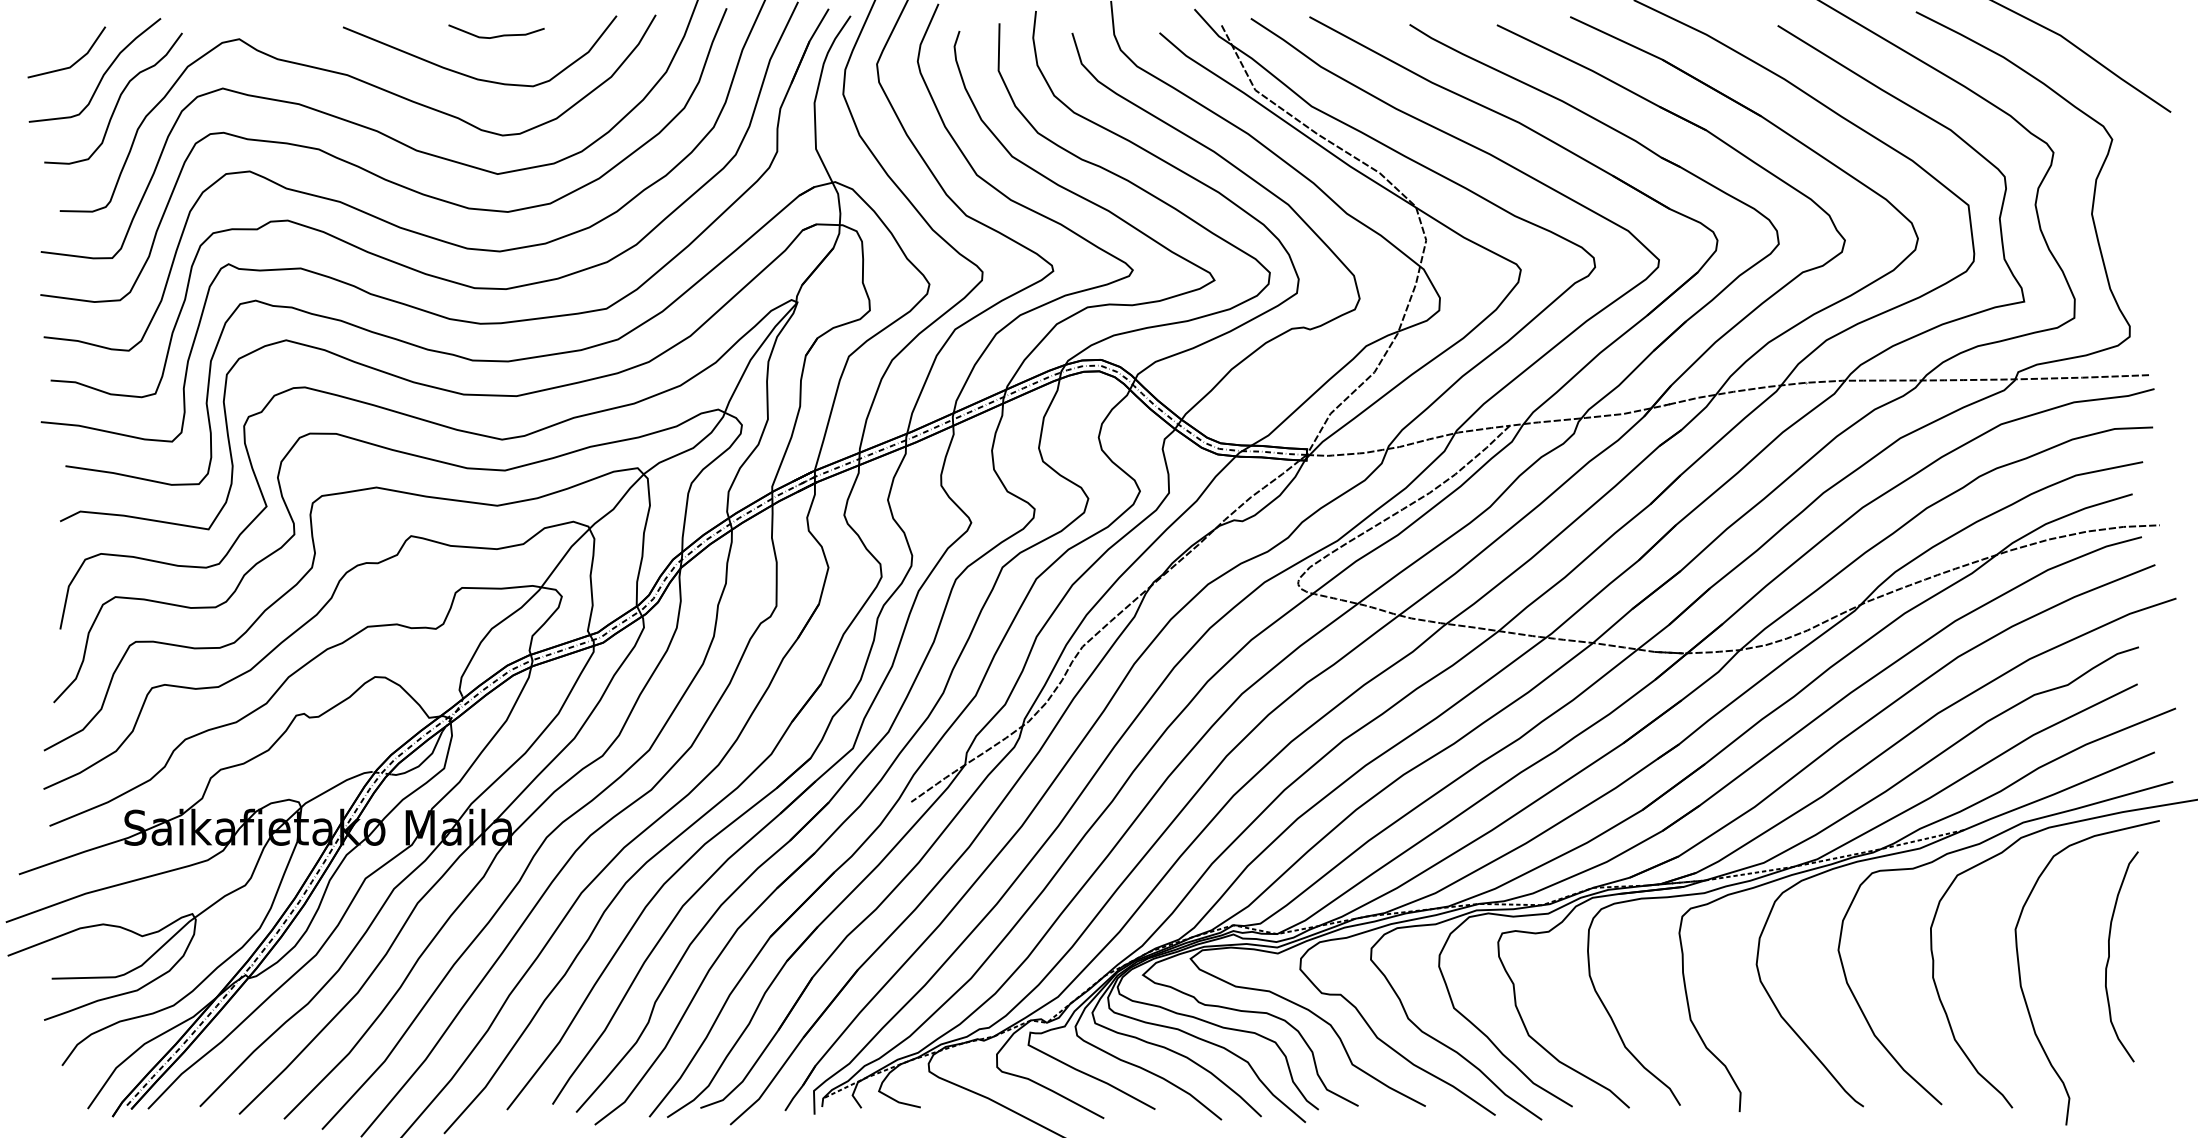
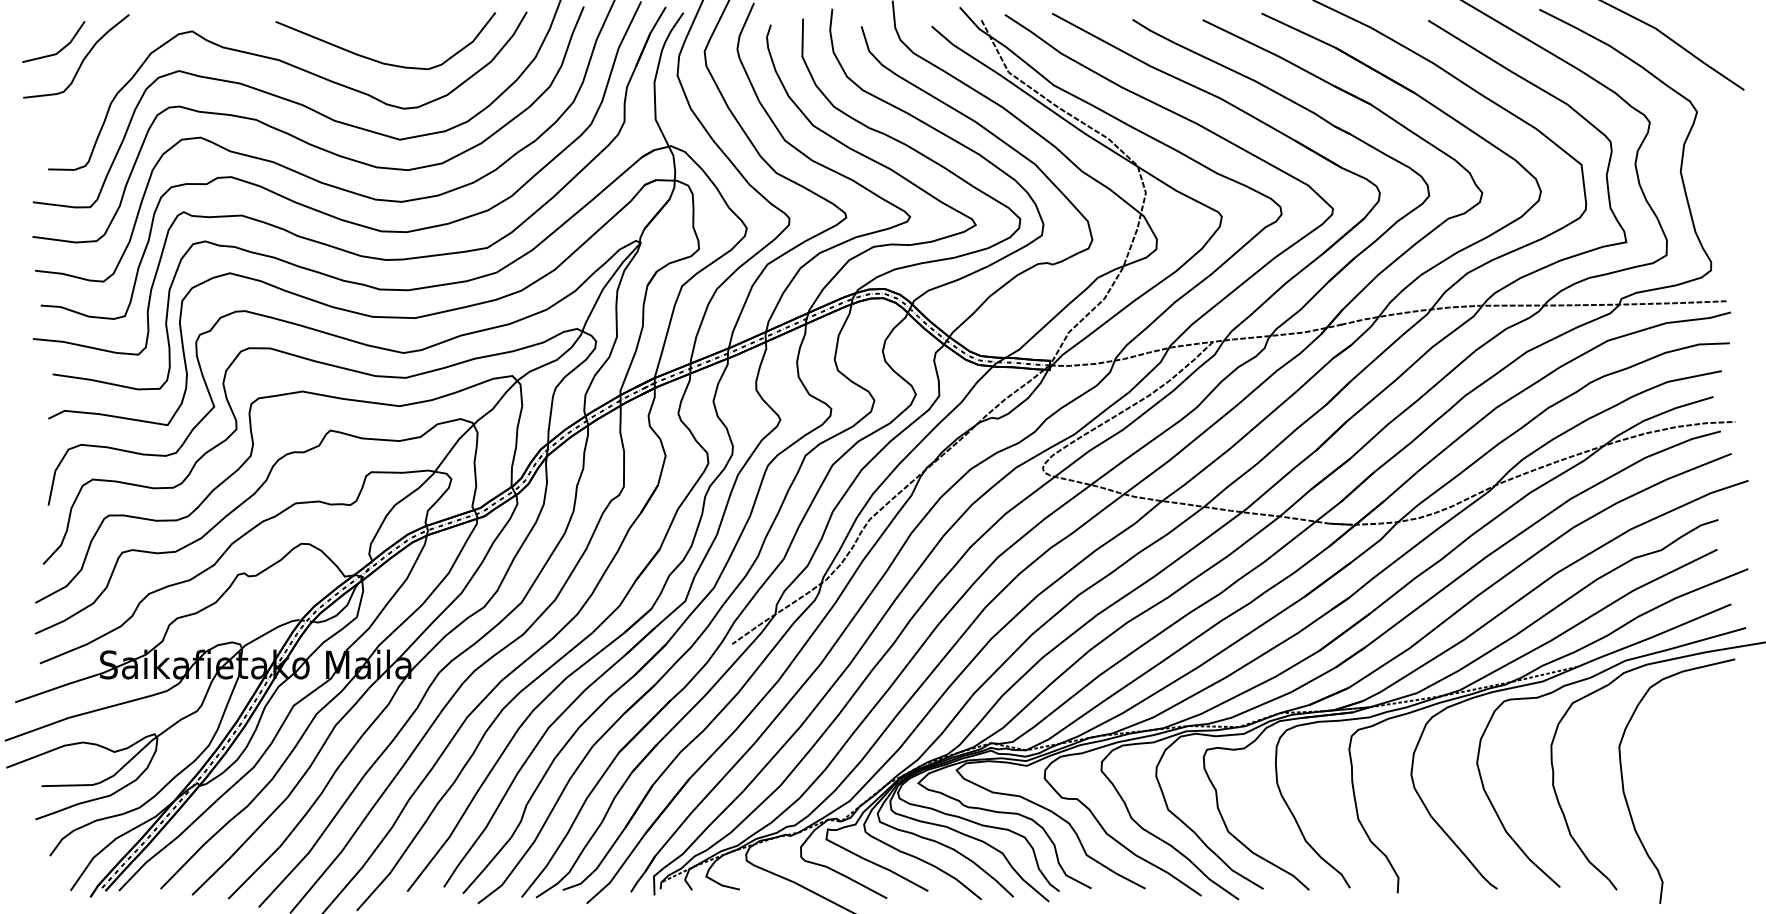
curve: (497, 35) -> (399, 28), removed
curve: (117, 99) -> (94, 79), removed
curve: (2109, 956) -> (1694, 768), removed

